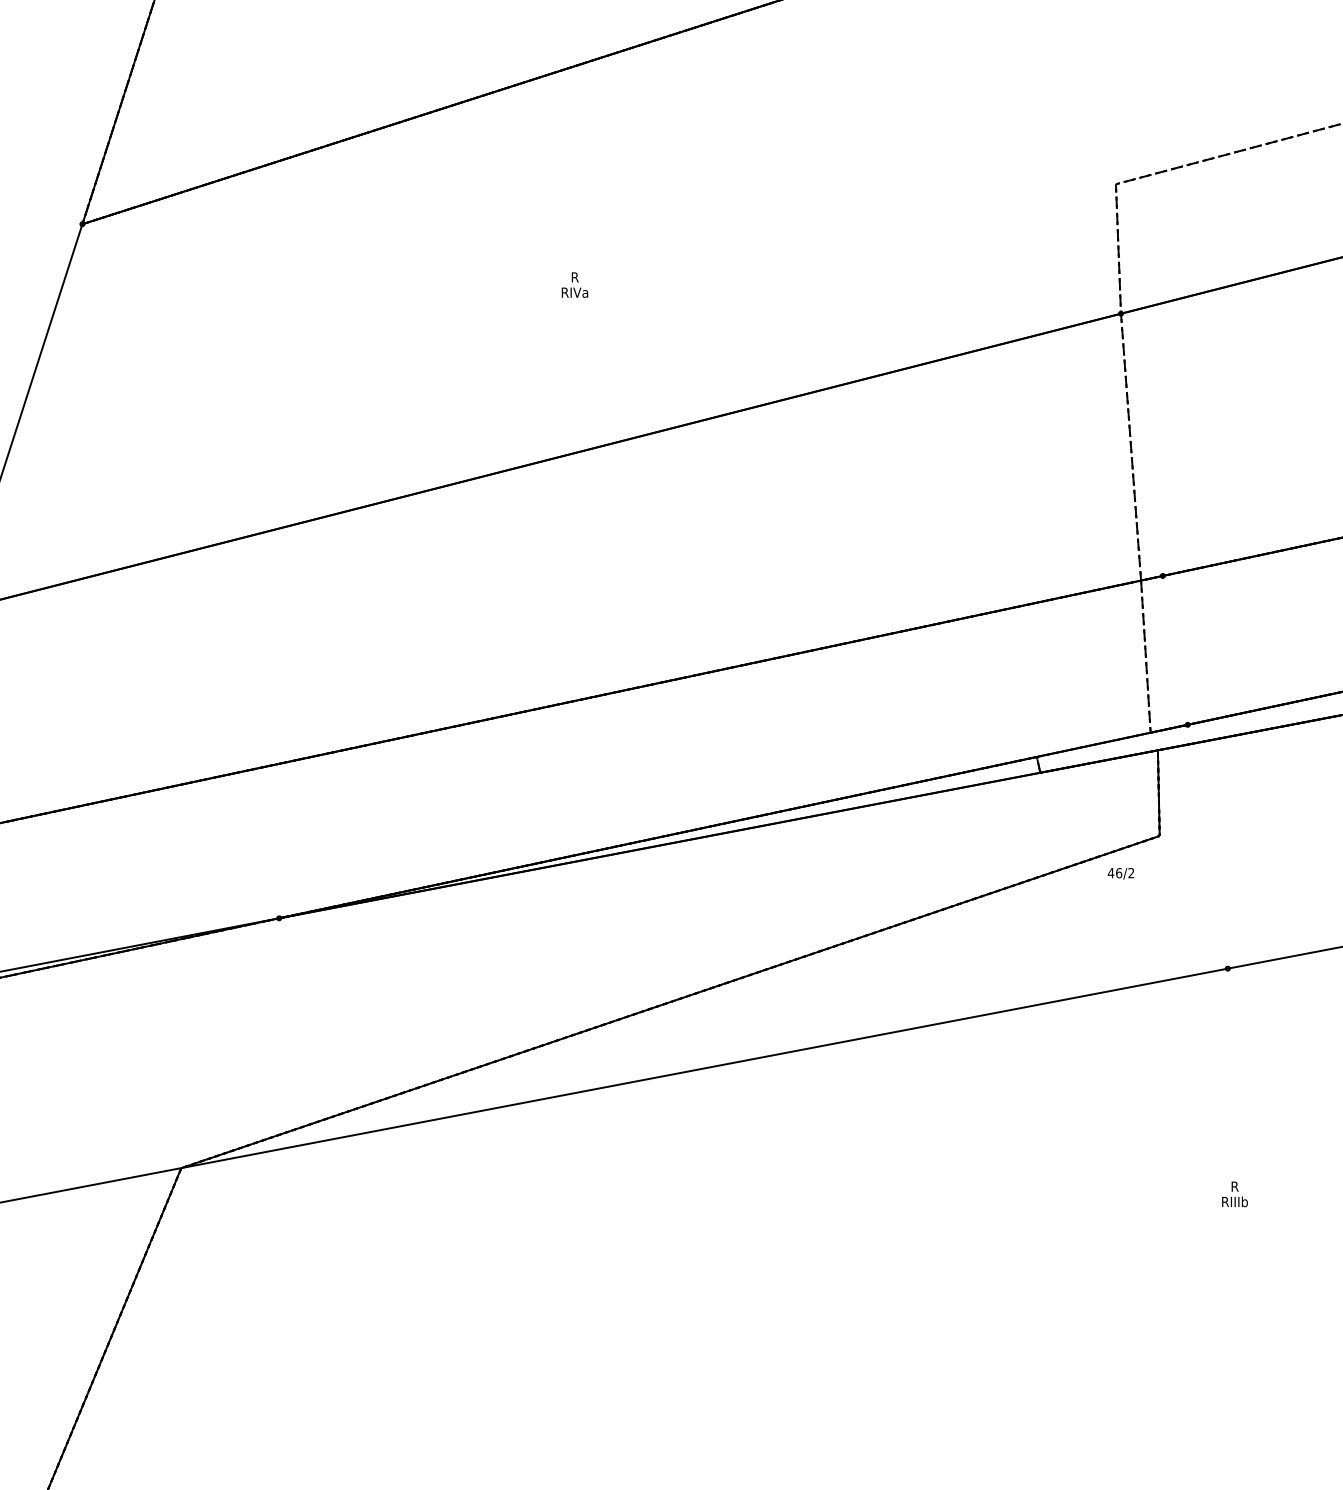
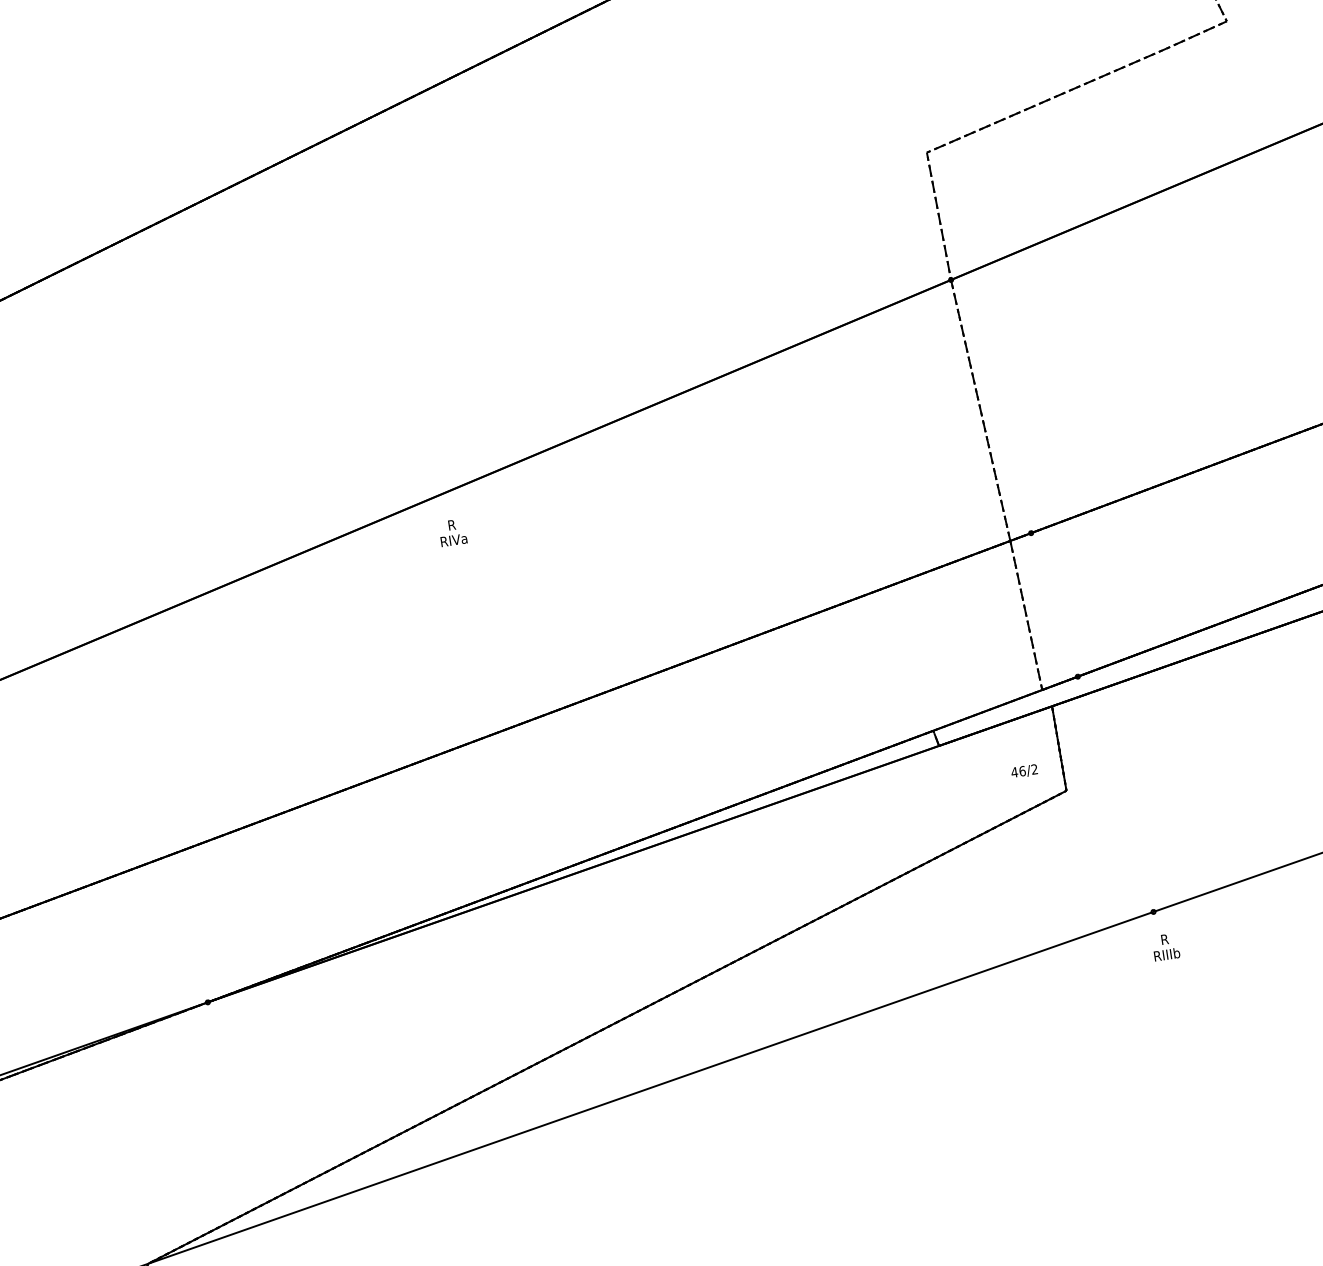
text: (574, 284) -> (452, 532), moved
text: (1120, 873) -> (1023, 771), moved
text: (1234, 1194) -> (1165, 947), moved

